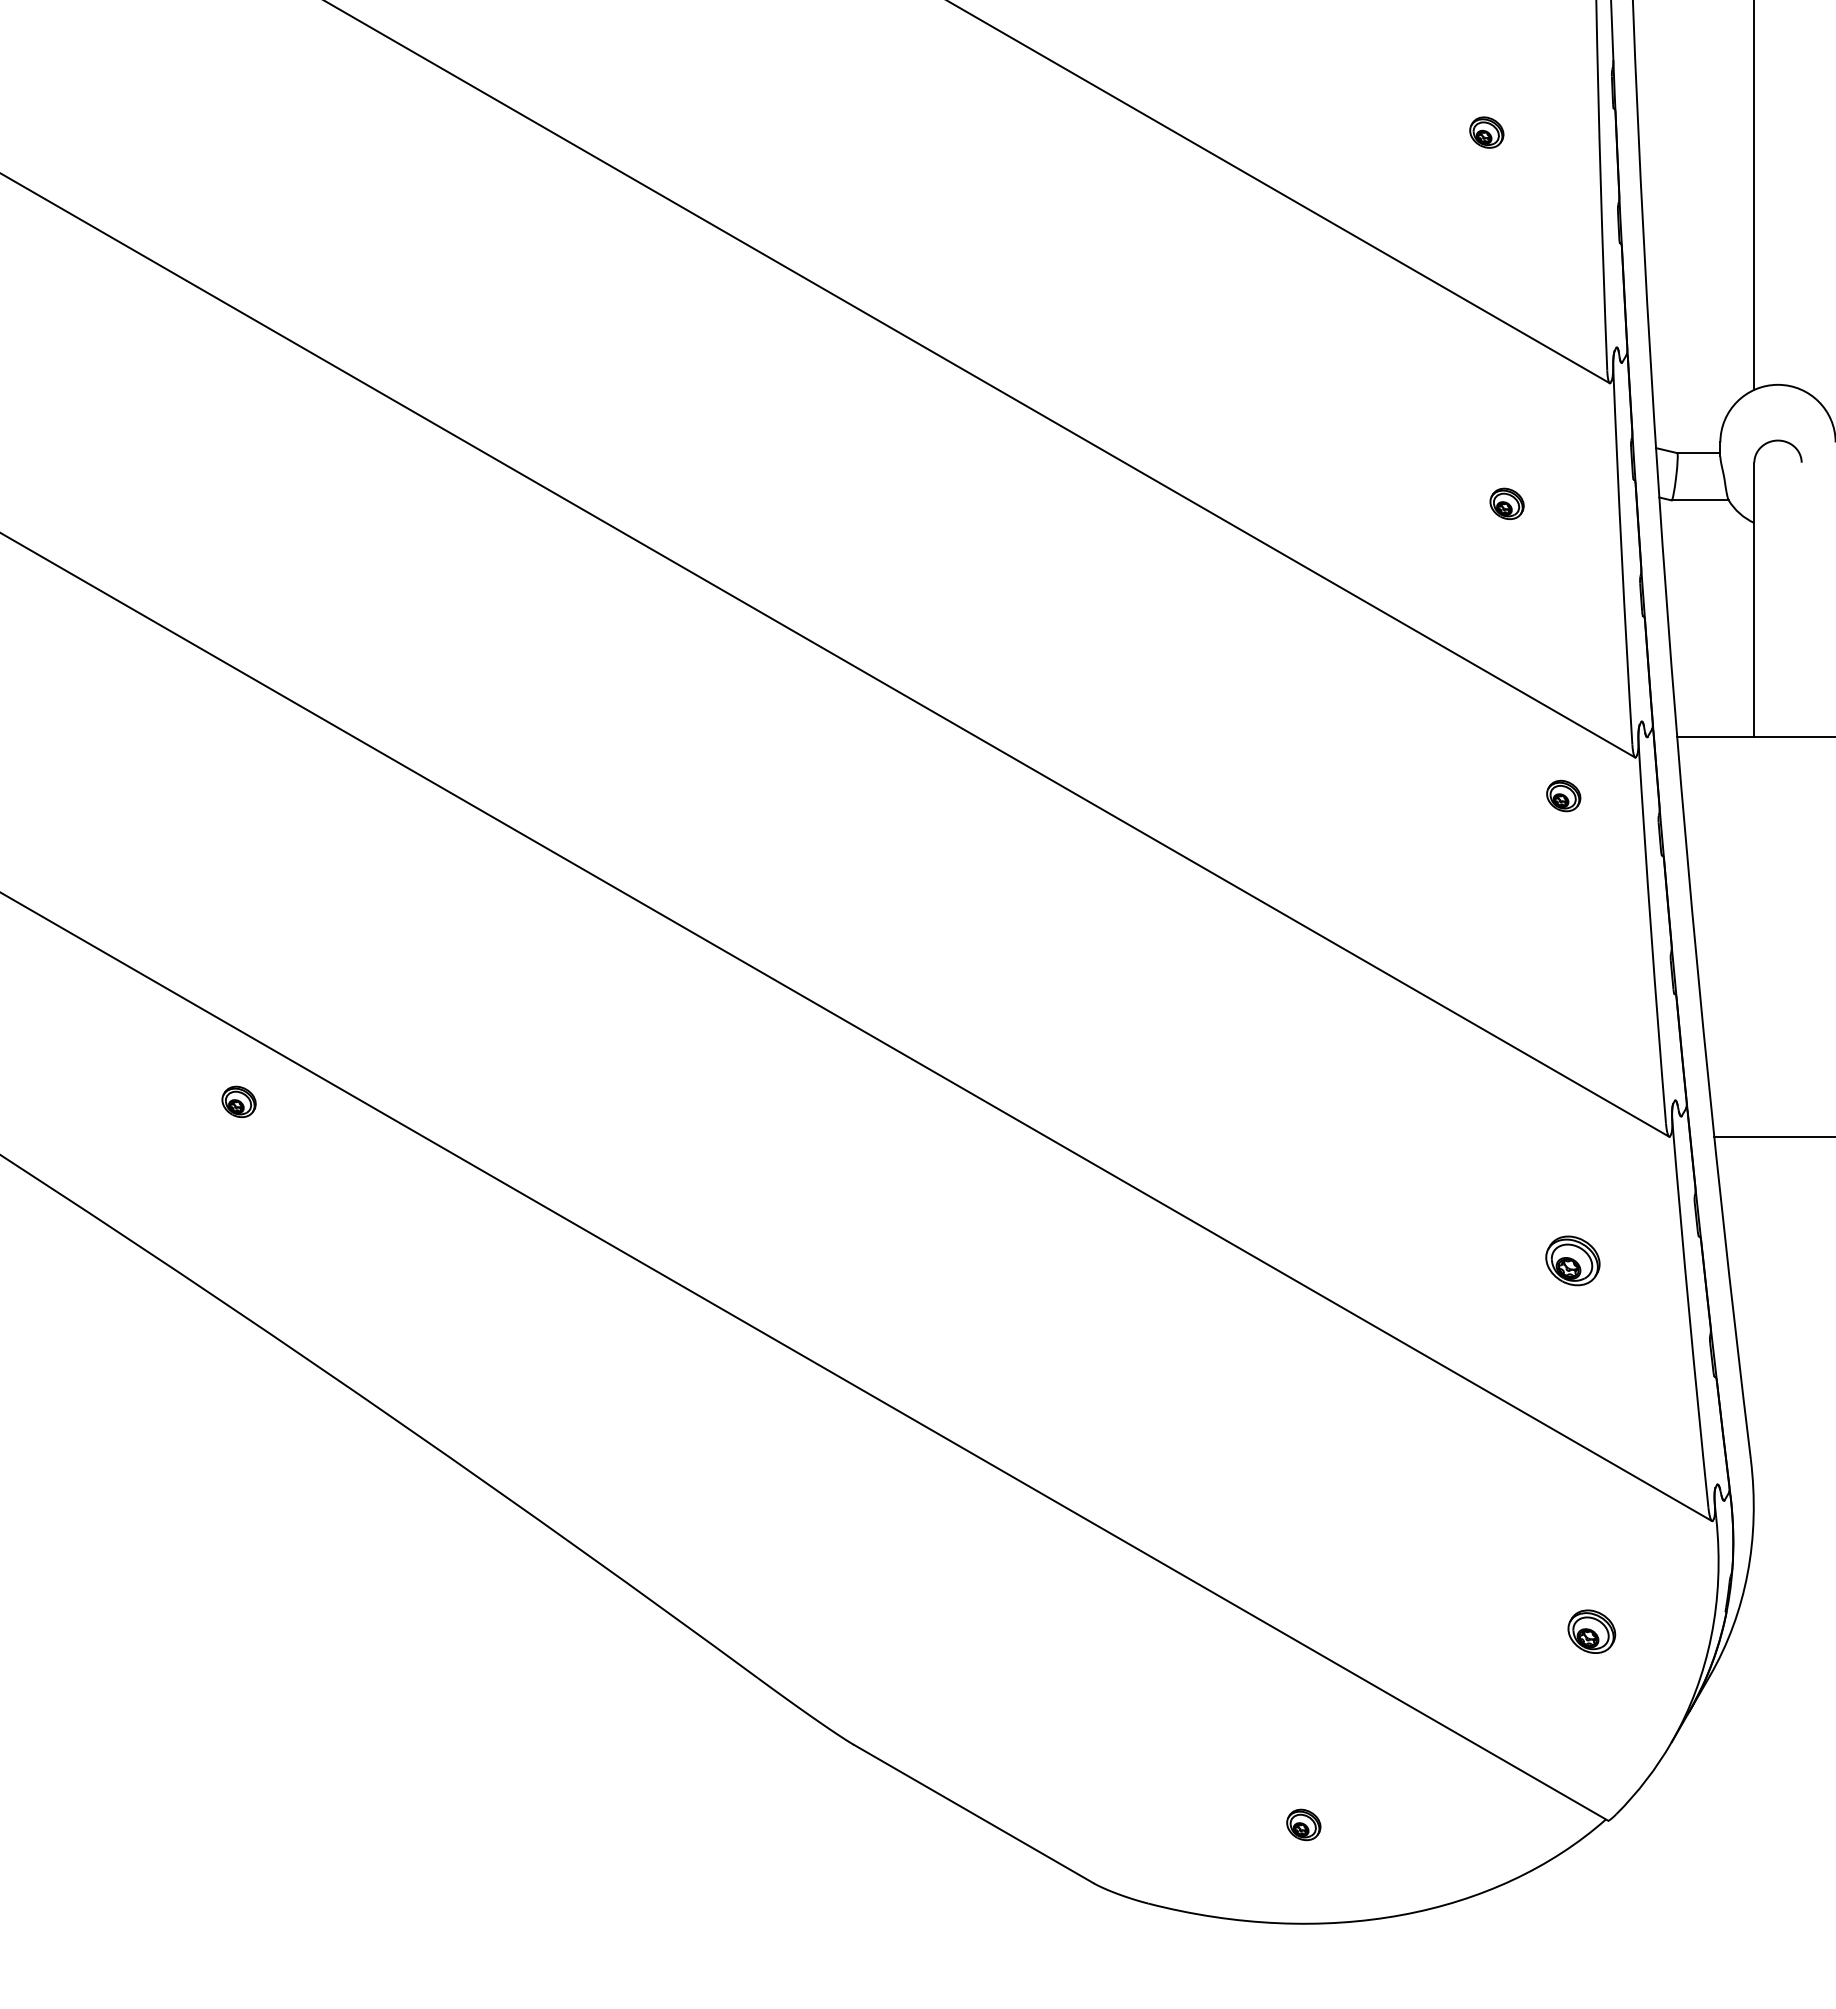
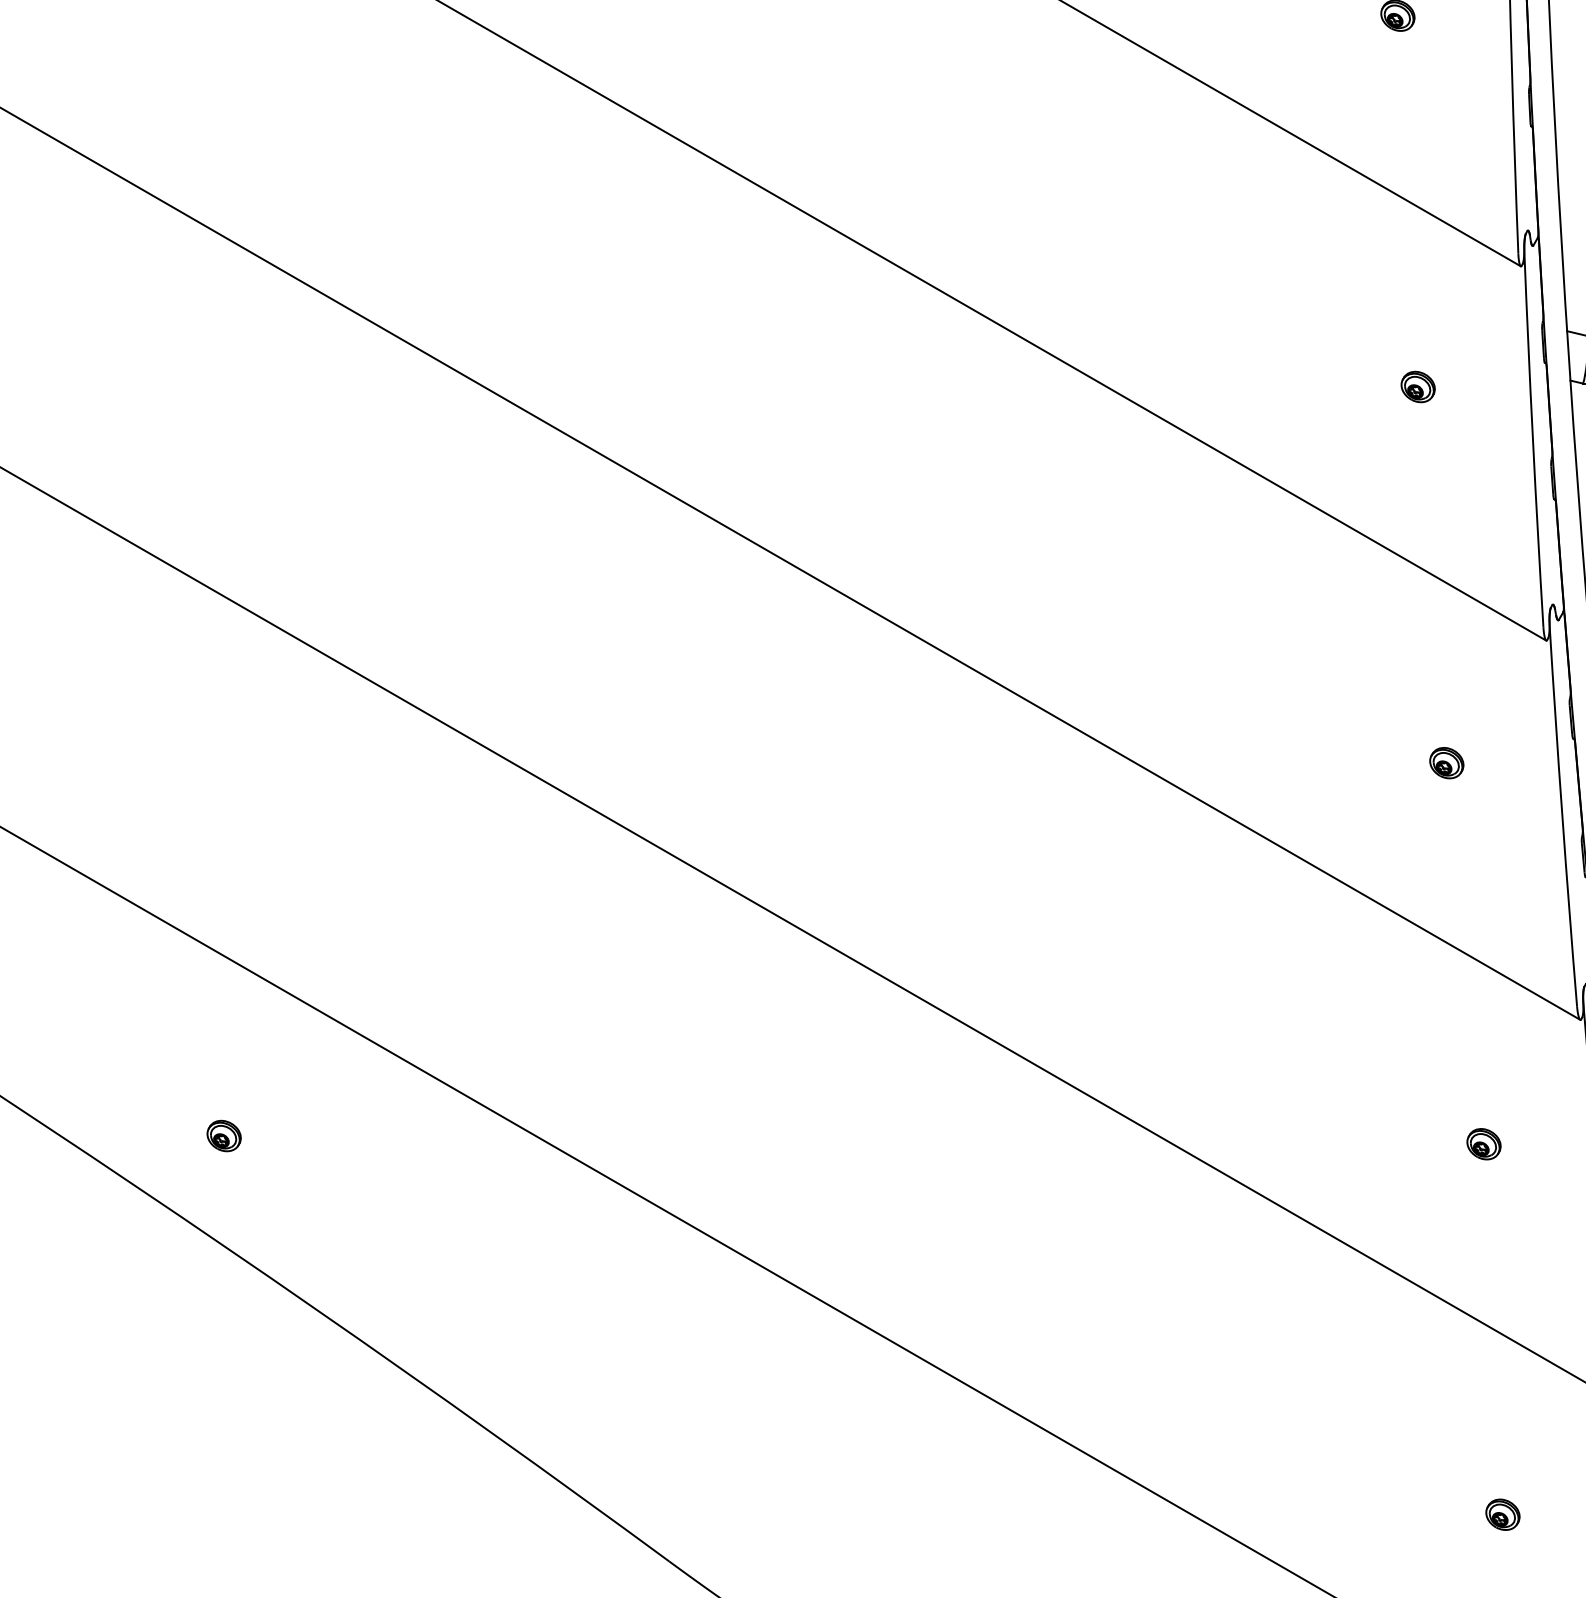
part: (1563, 795) -> (1446, 762), moved
part: (238, 1101) -> (223, 1135), moved
part: (1572, 1261) -> (1483, 1144), size x0.62
part: (1591, 1631) -> (1502, 1514), size x0.71

